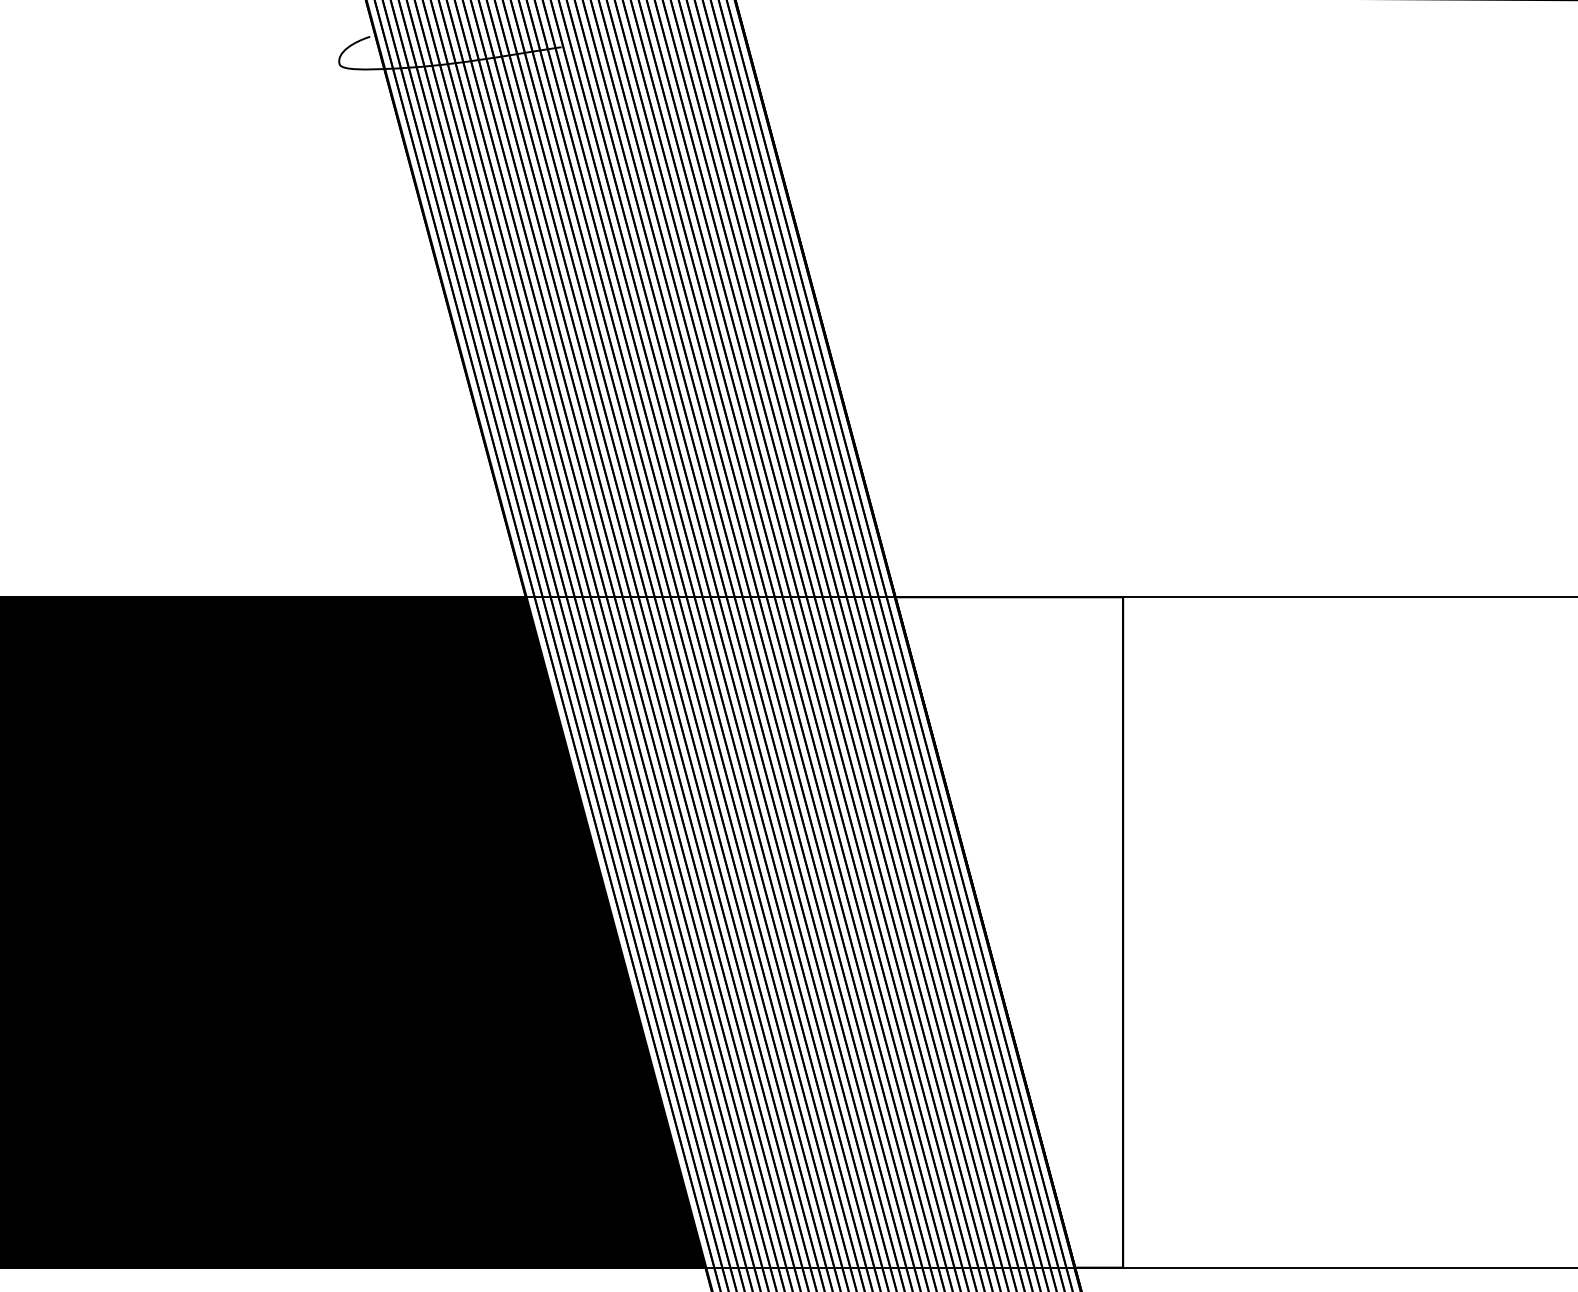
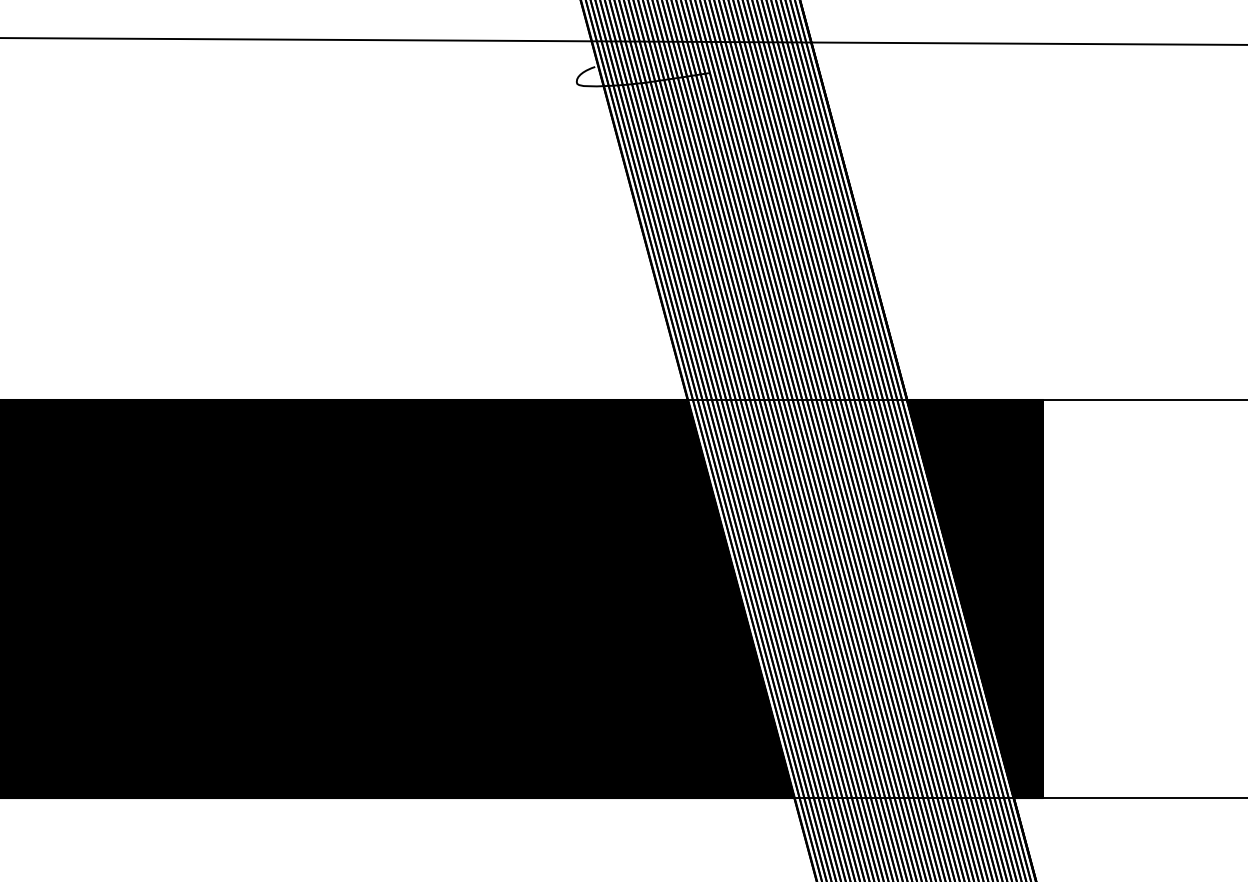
fill: (1008, 931) -> (974, 598), added

